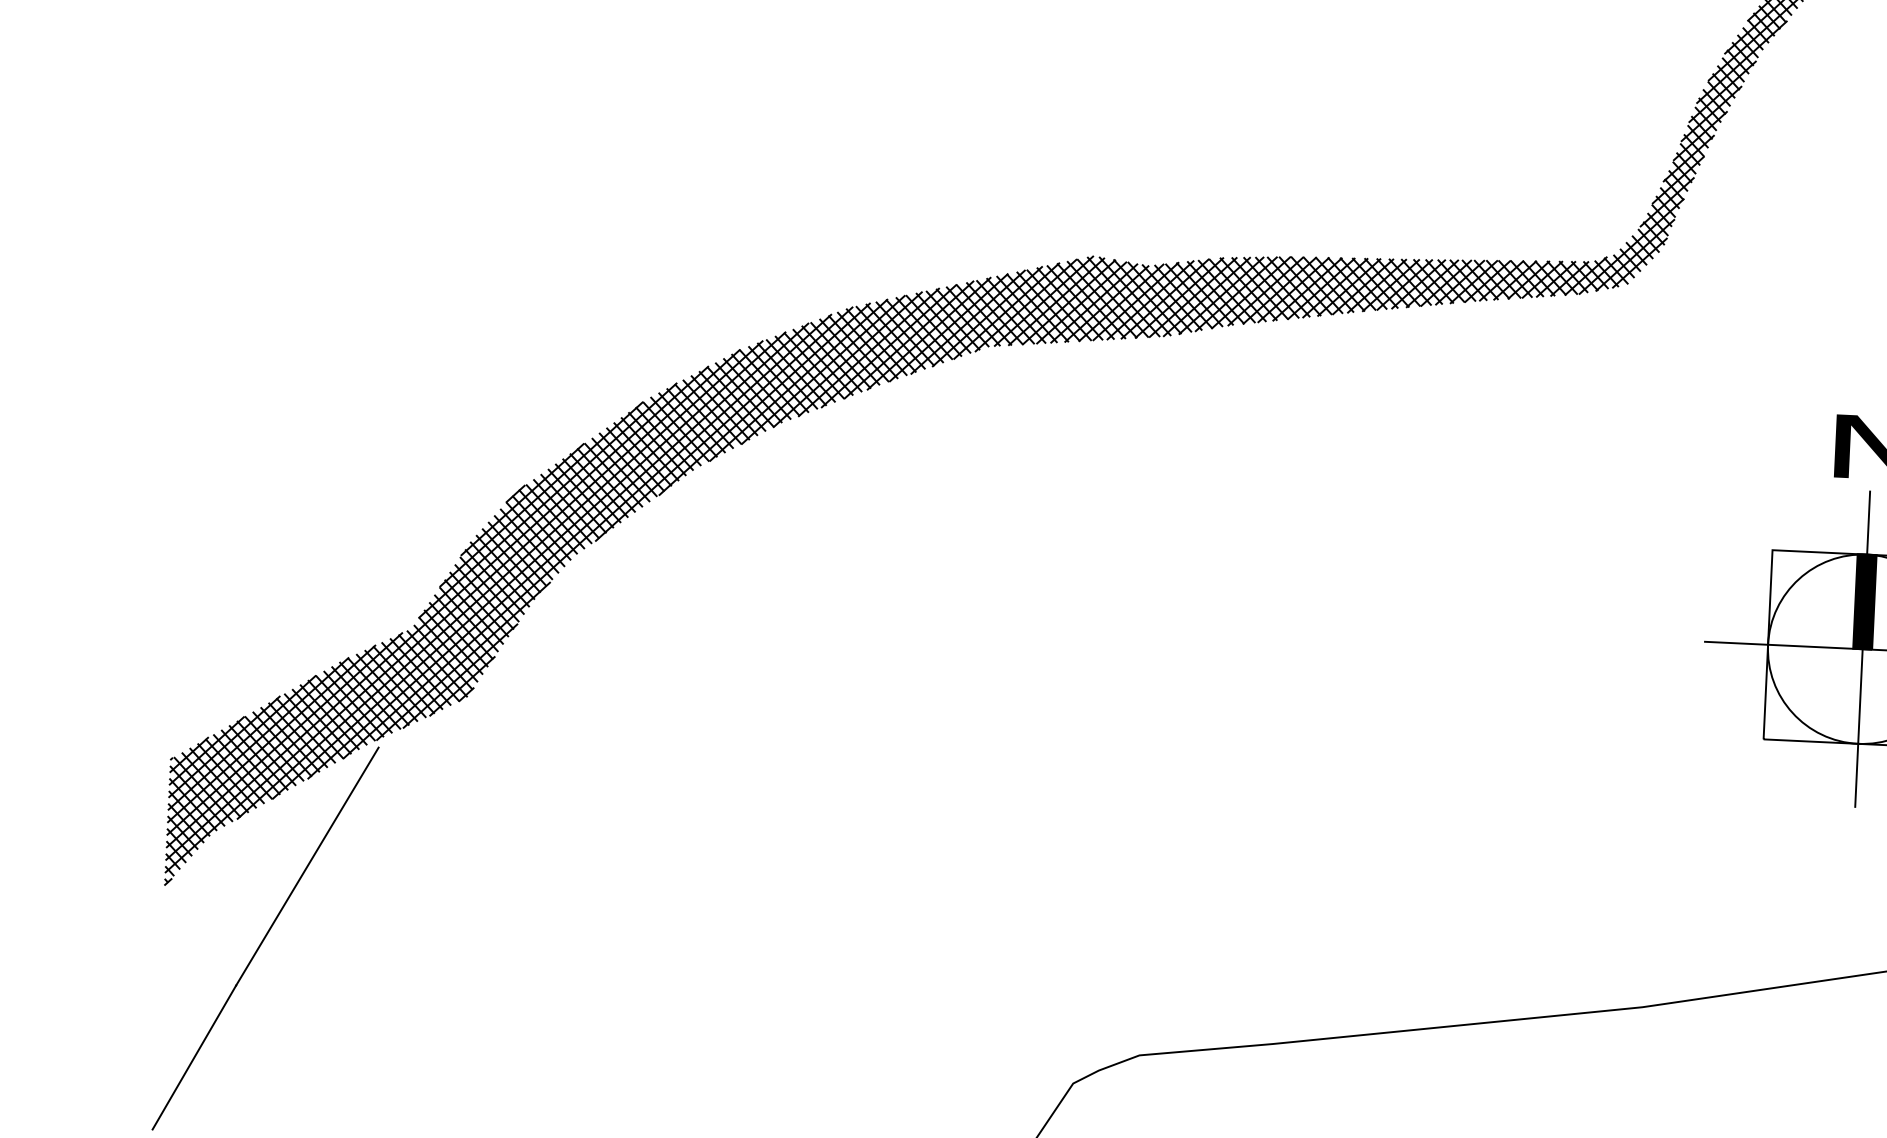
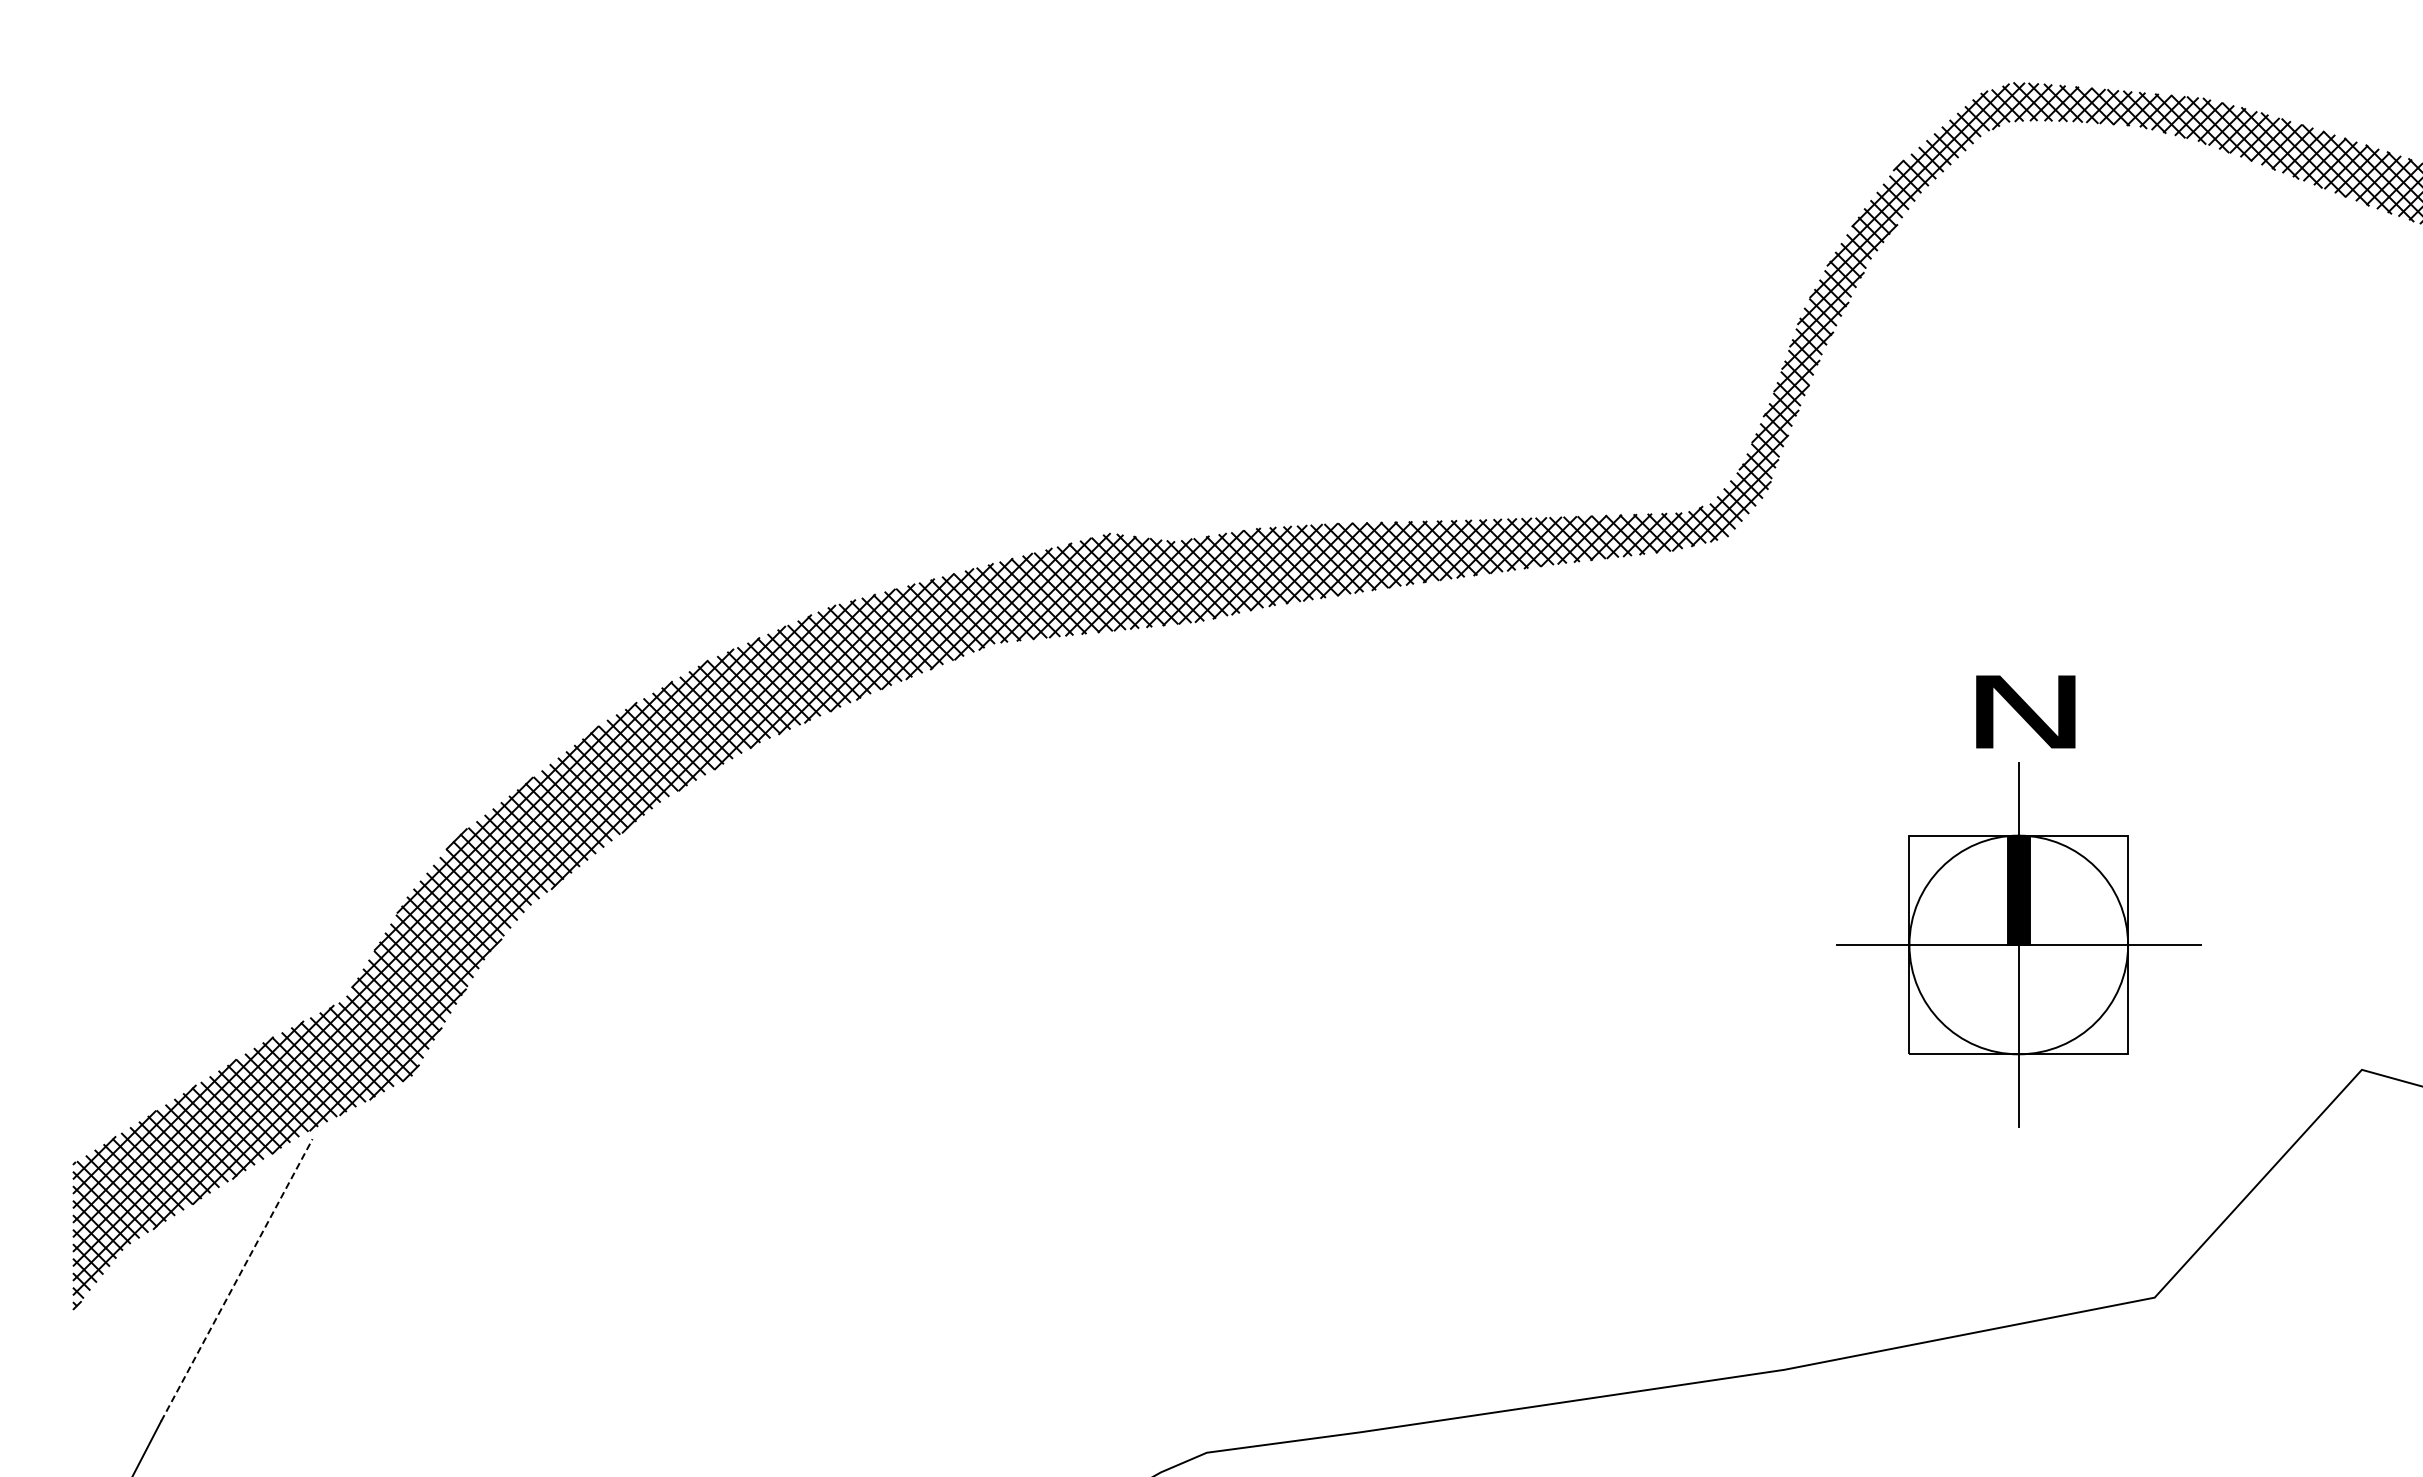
line: (307, 865) -> (237, 1279), solid -> dashed

